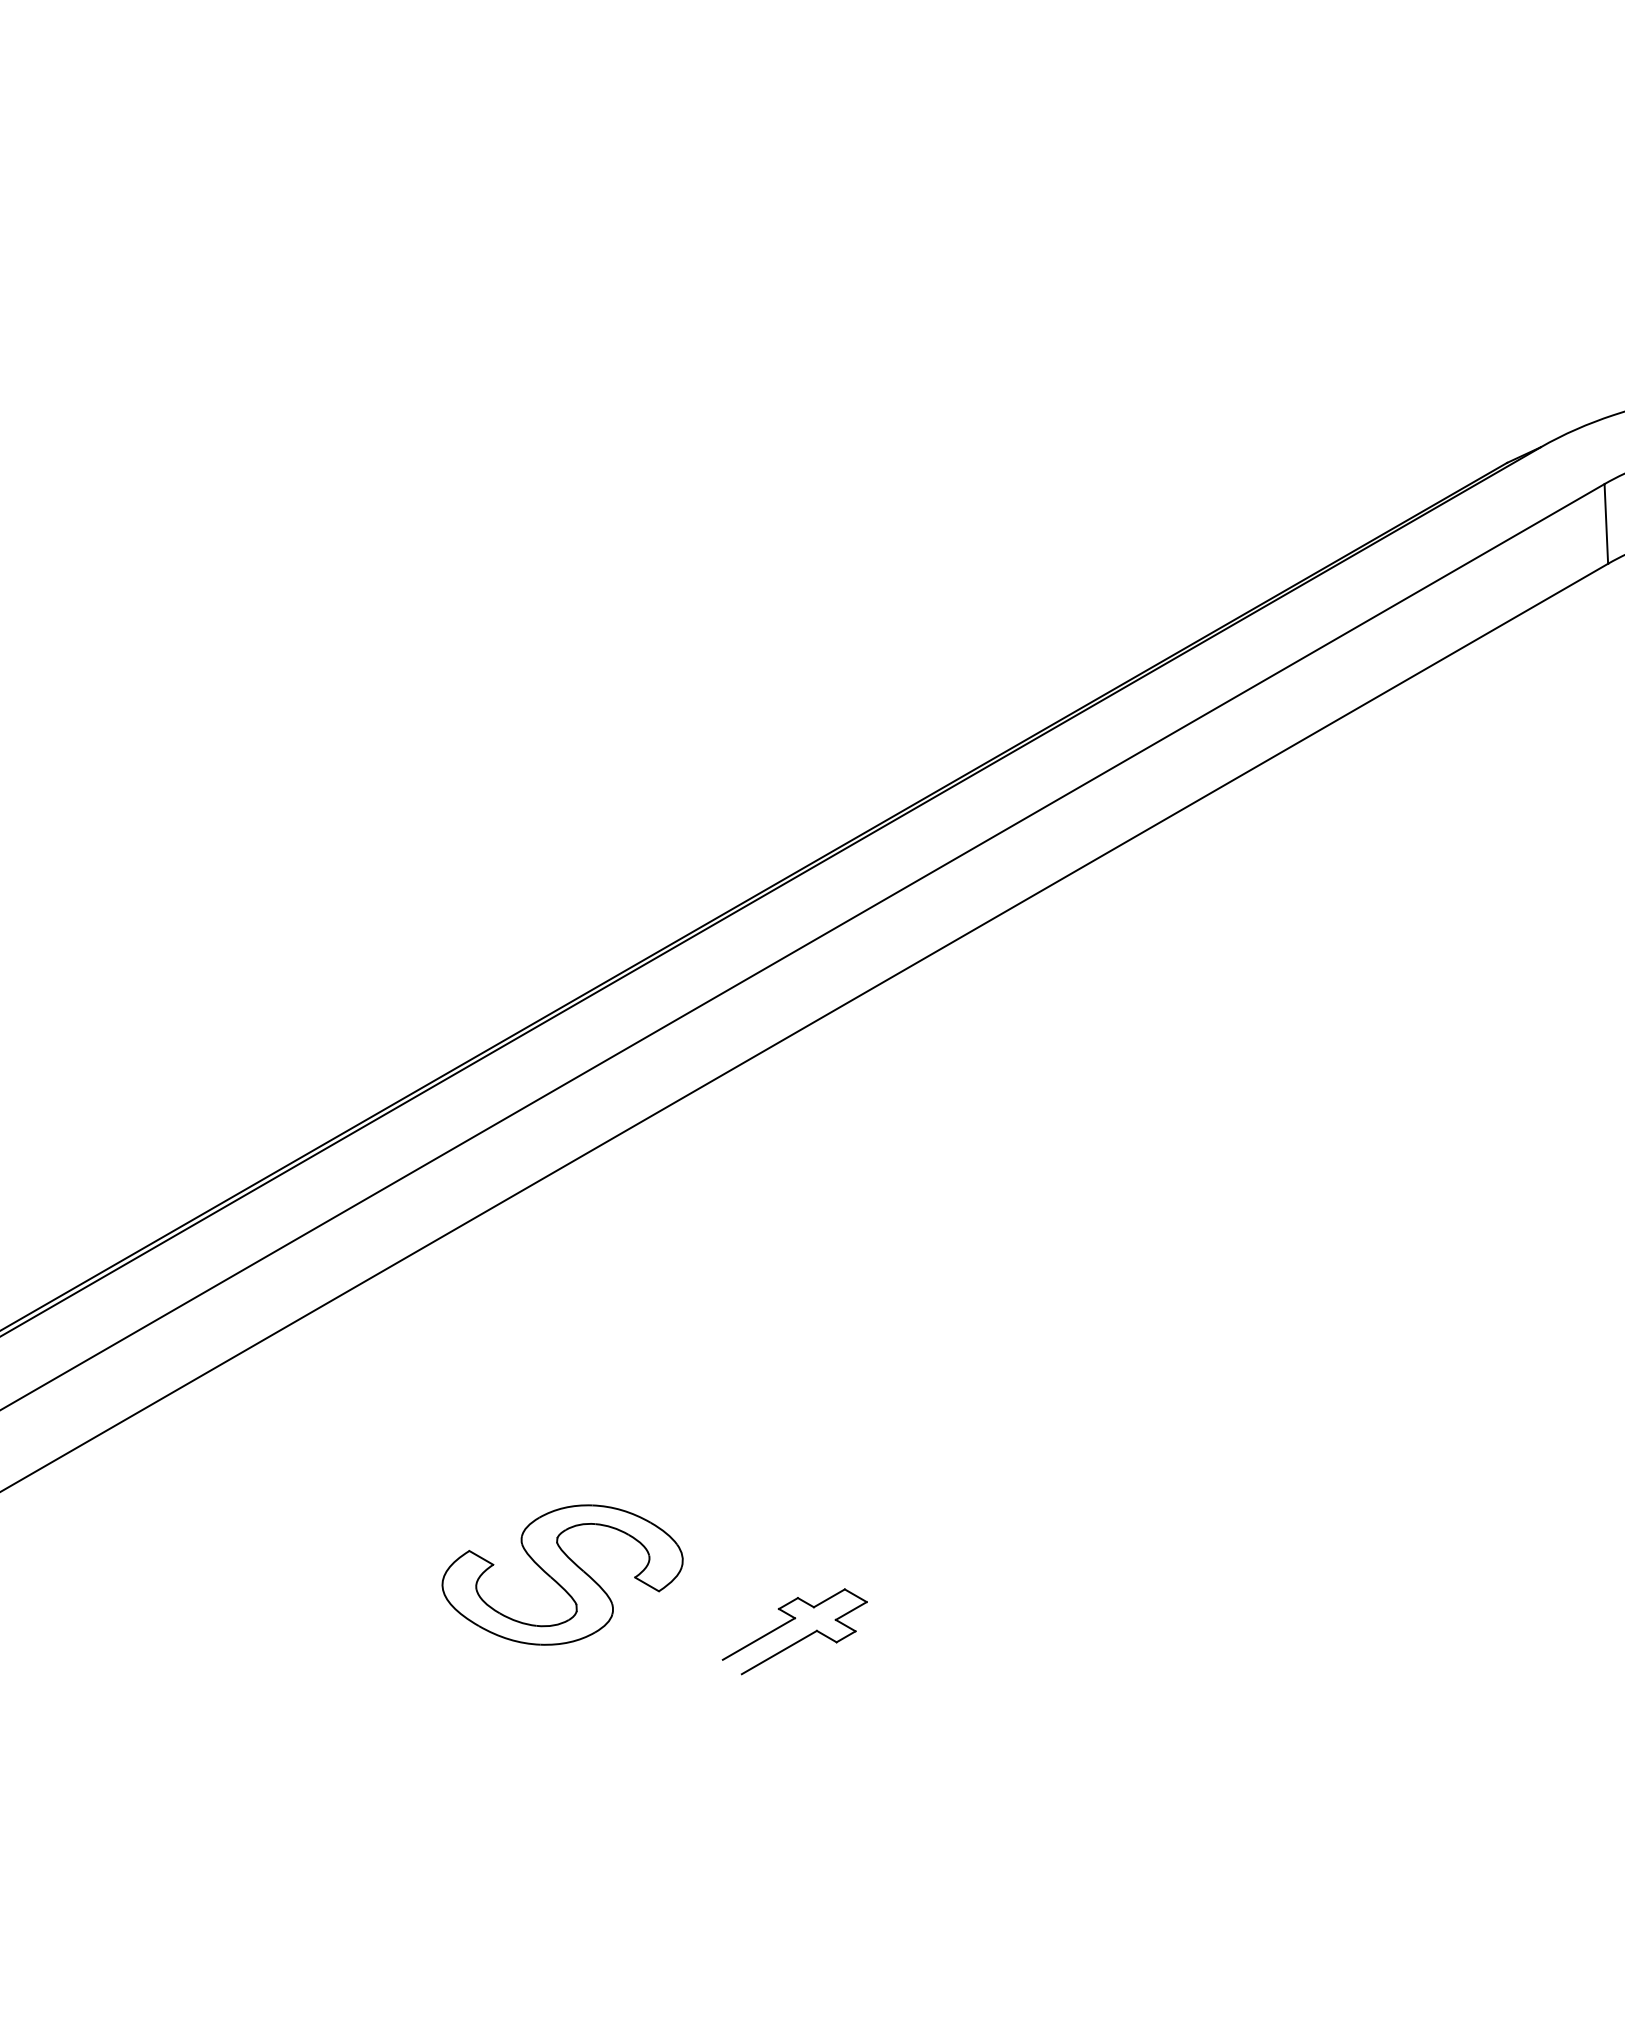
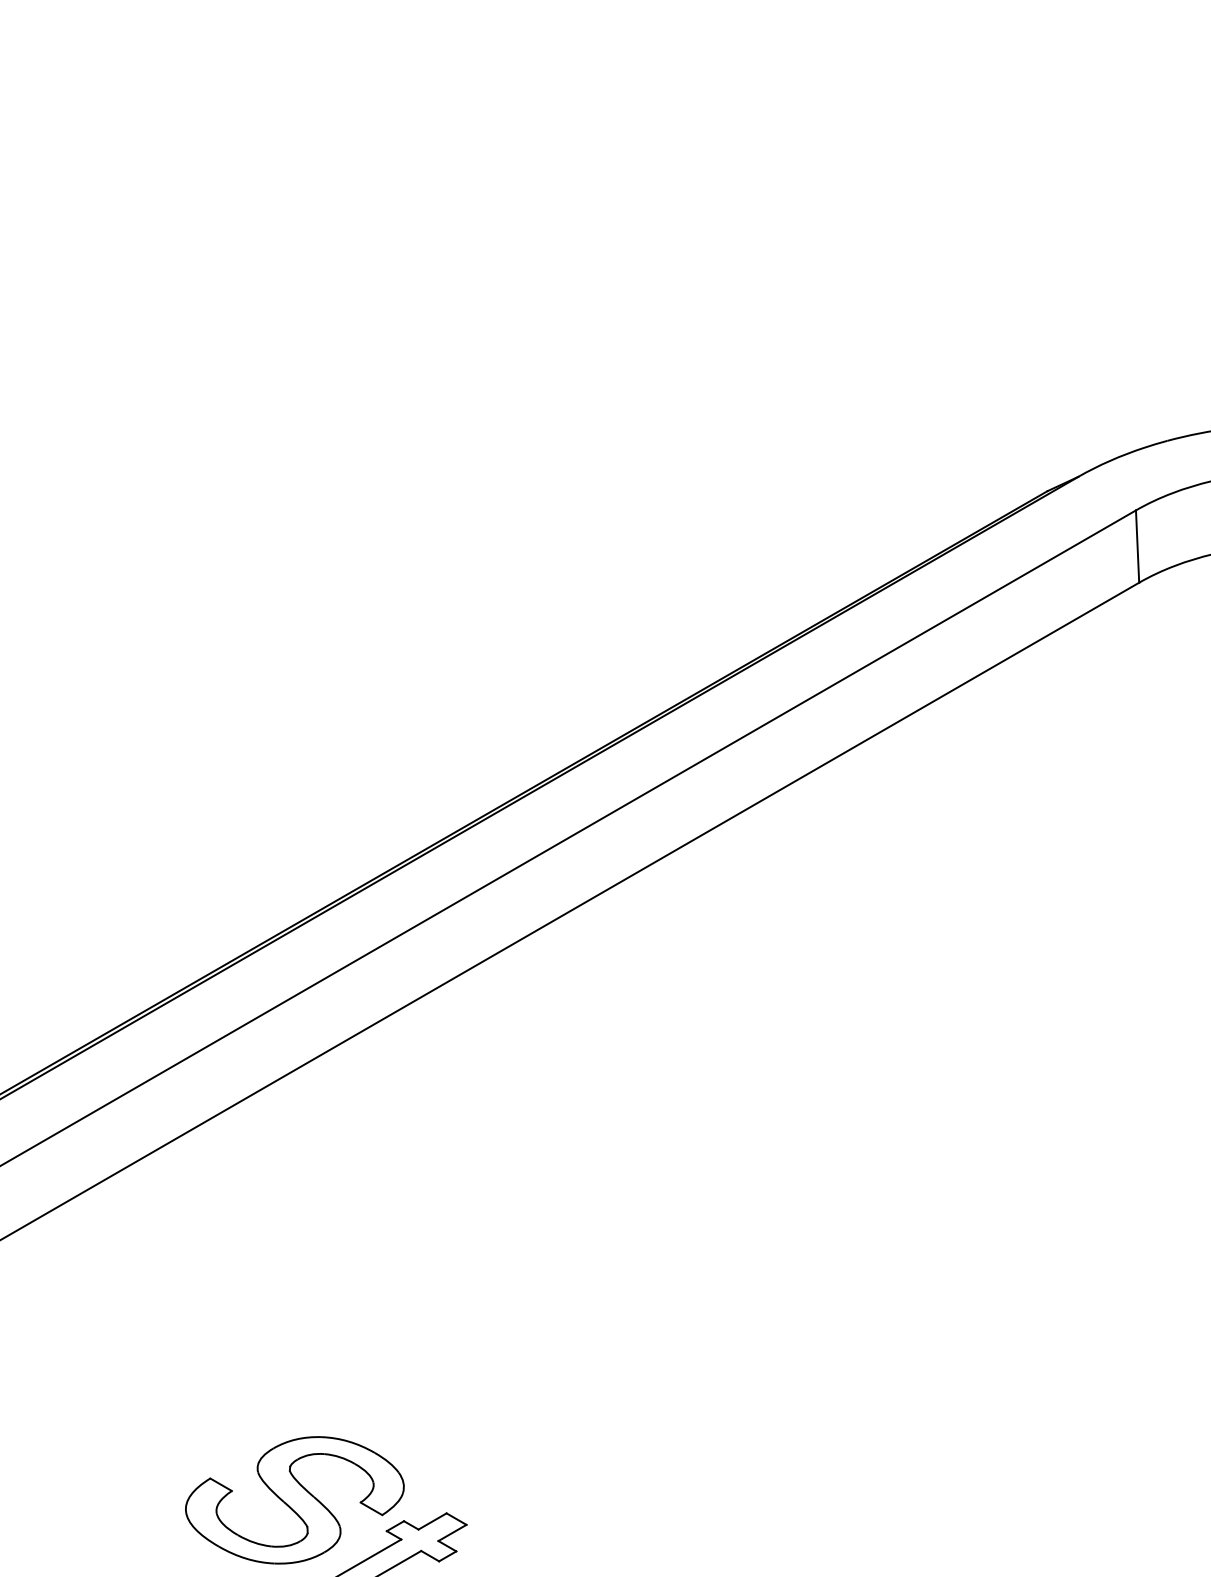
part: (562, 1574) -> (294, 1499), moved

